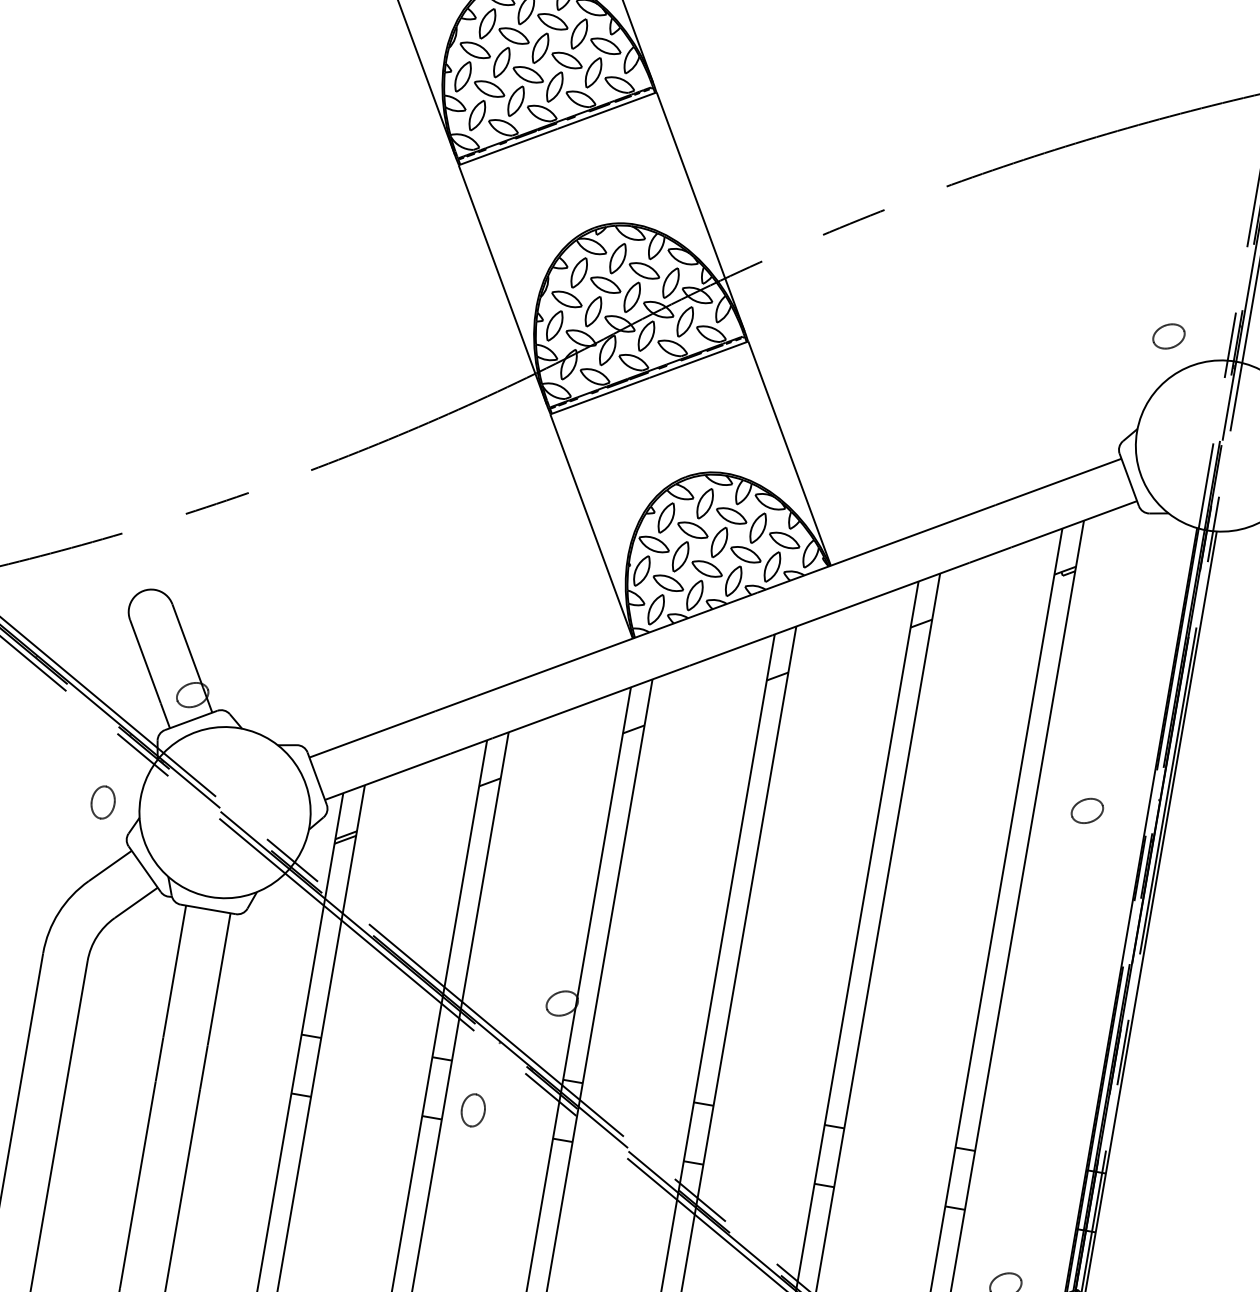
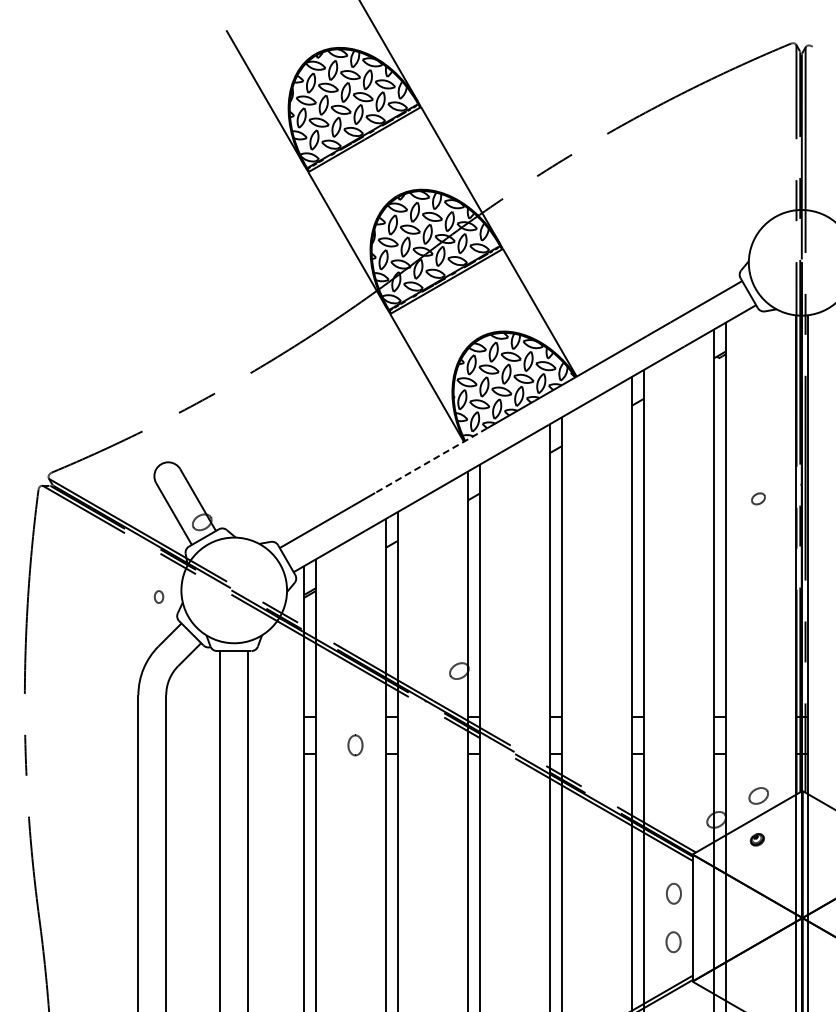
part: (1169, 336) -> (758, 201), removed
line: (575, 659) -> (431, 460), solid -> dashed
part: (102, 801) -> (158, 596), size x0.6
part: (1087, 810) -> (758, 498), size x0.7
part: (473, 1110) -> (355, 745), moved

